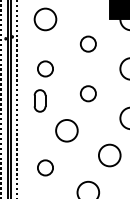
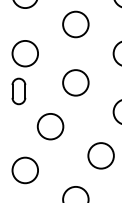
circle: (88, 43) -> (76, 23), size x1.43
circle: (45, 68) -> (25, 53), size x1.43
circle: (88, 93) -> (76, 82), size x1.43
circle: (45, 167) -> (25, 169), size x1.43

